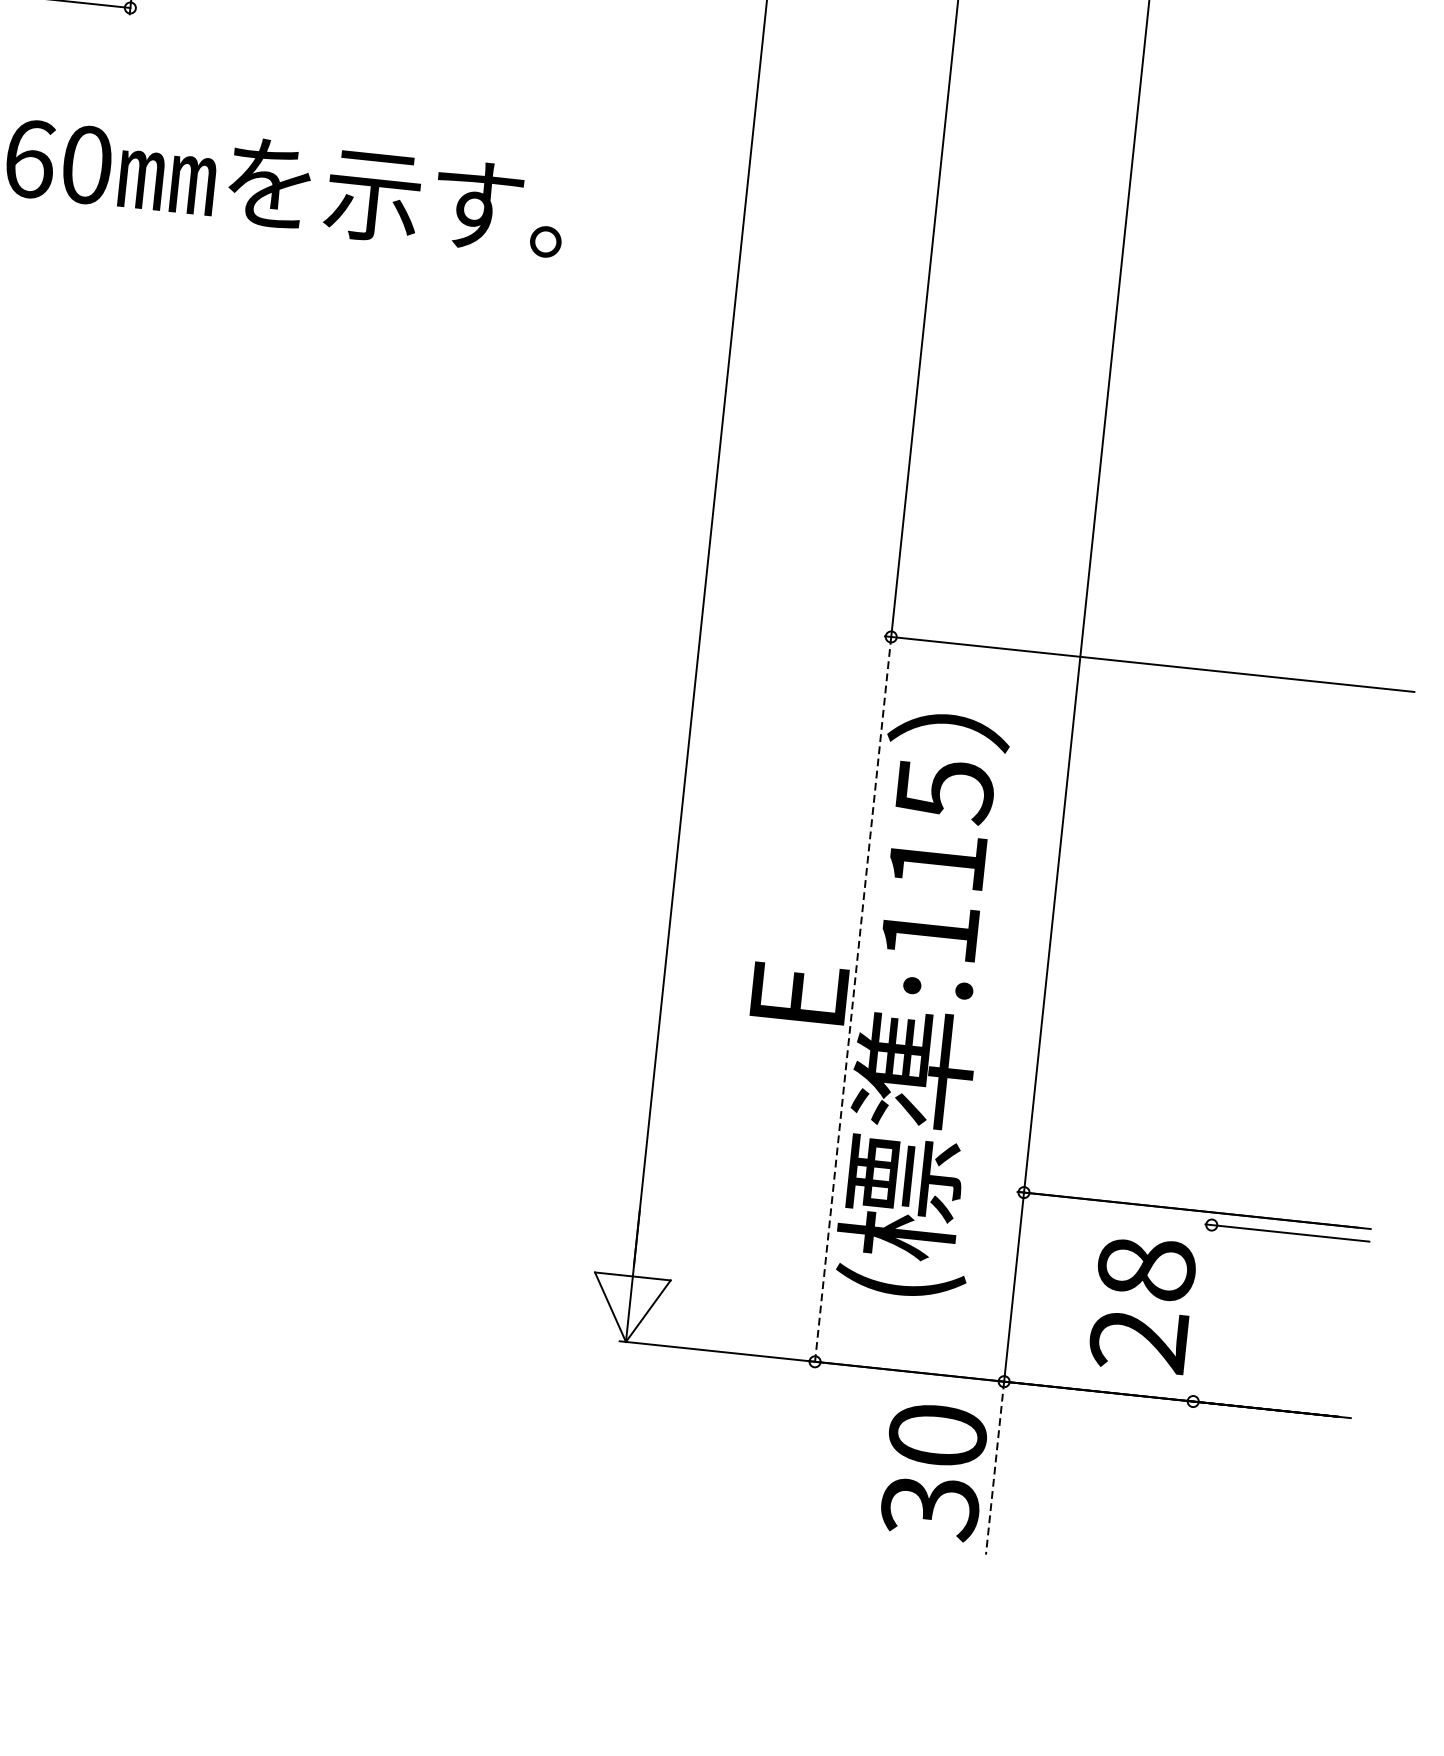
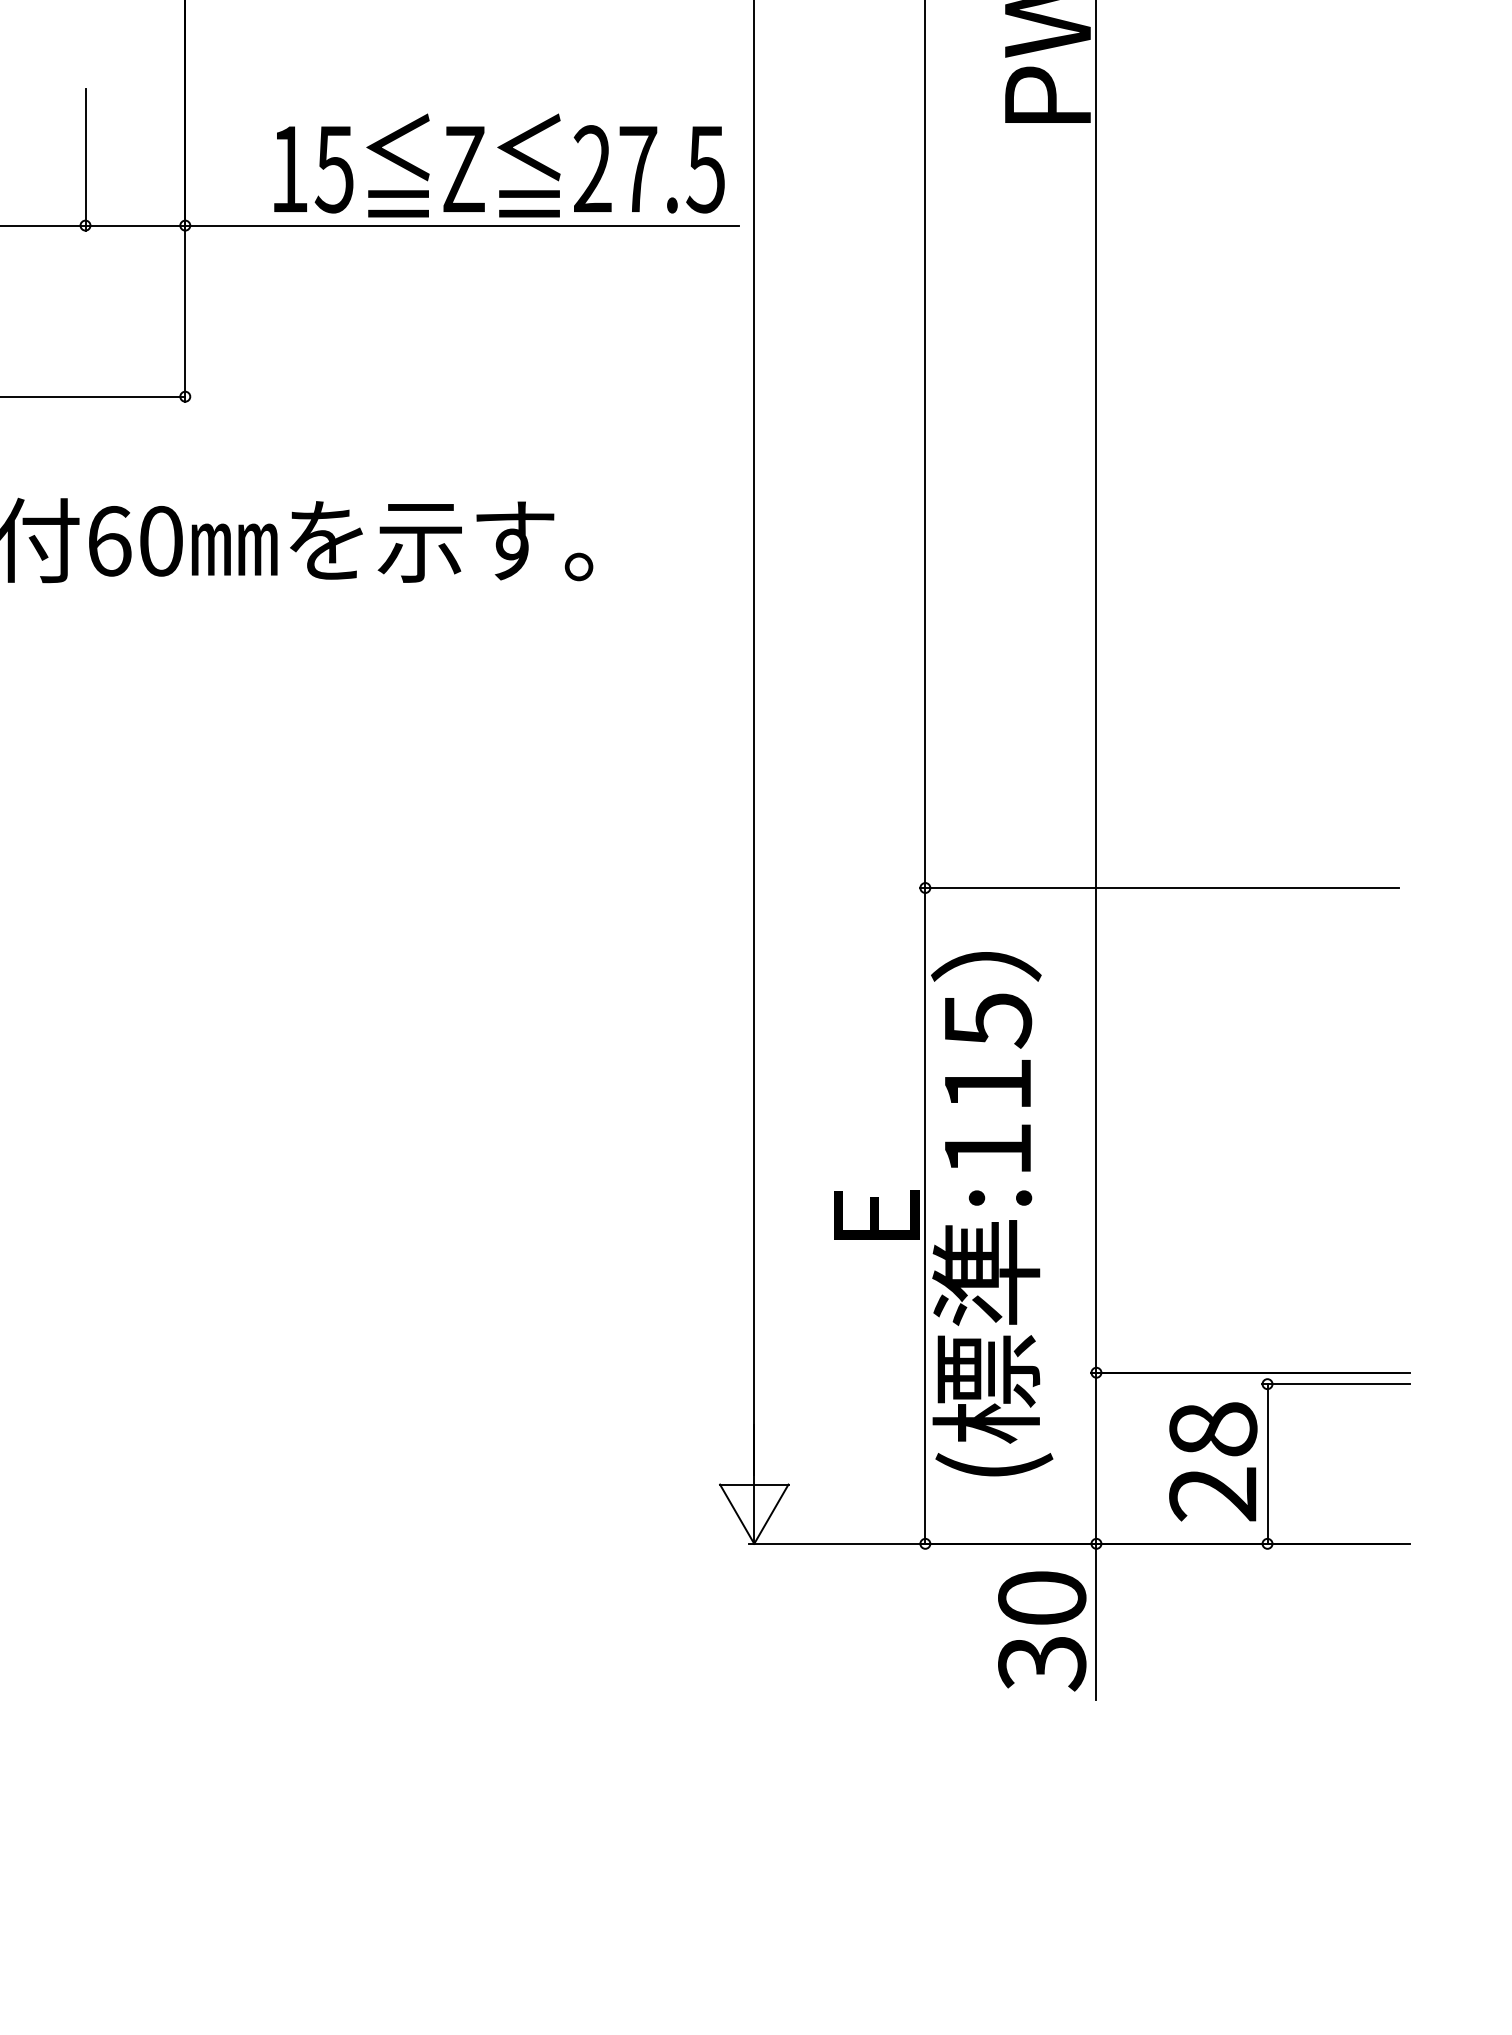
line: (853, 998) -> (925, 1215), dashed -> solid
line: (1202, 1312) -> (1267, 1463), added
line: (995, 1468) -> (1096, 1622), dashed -> solid

